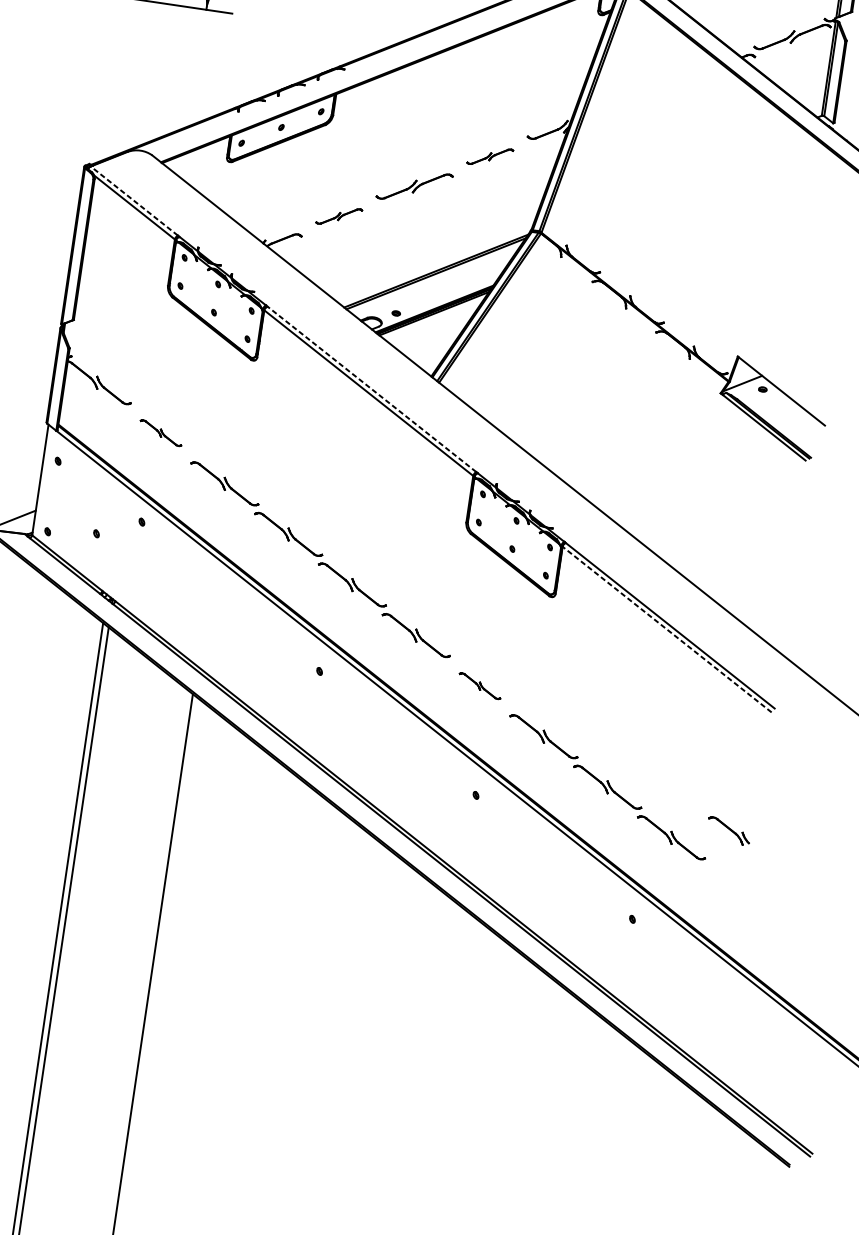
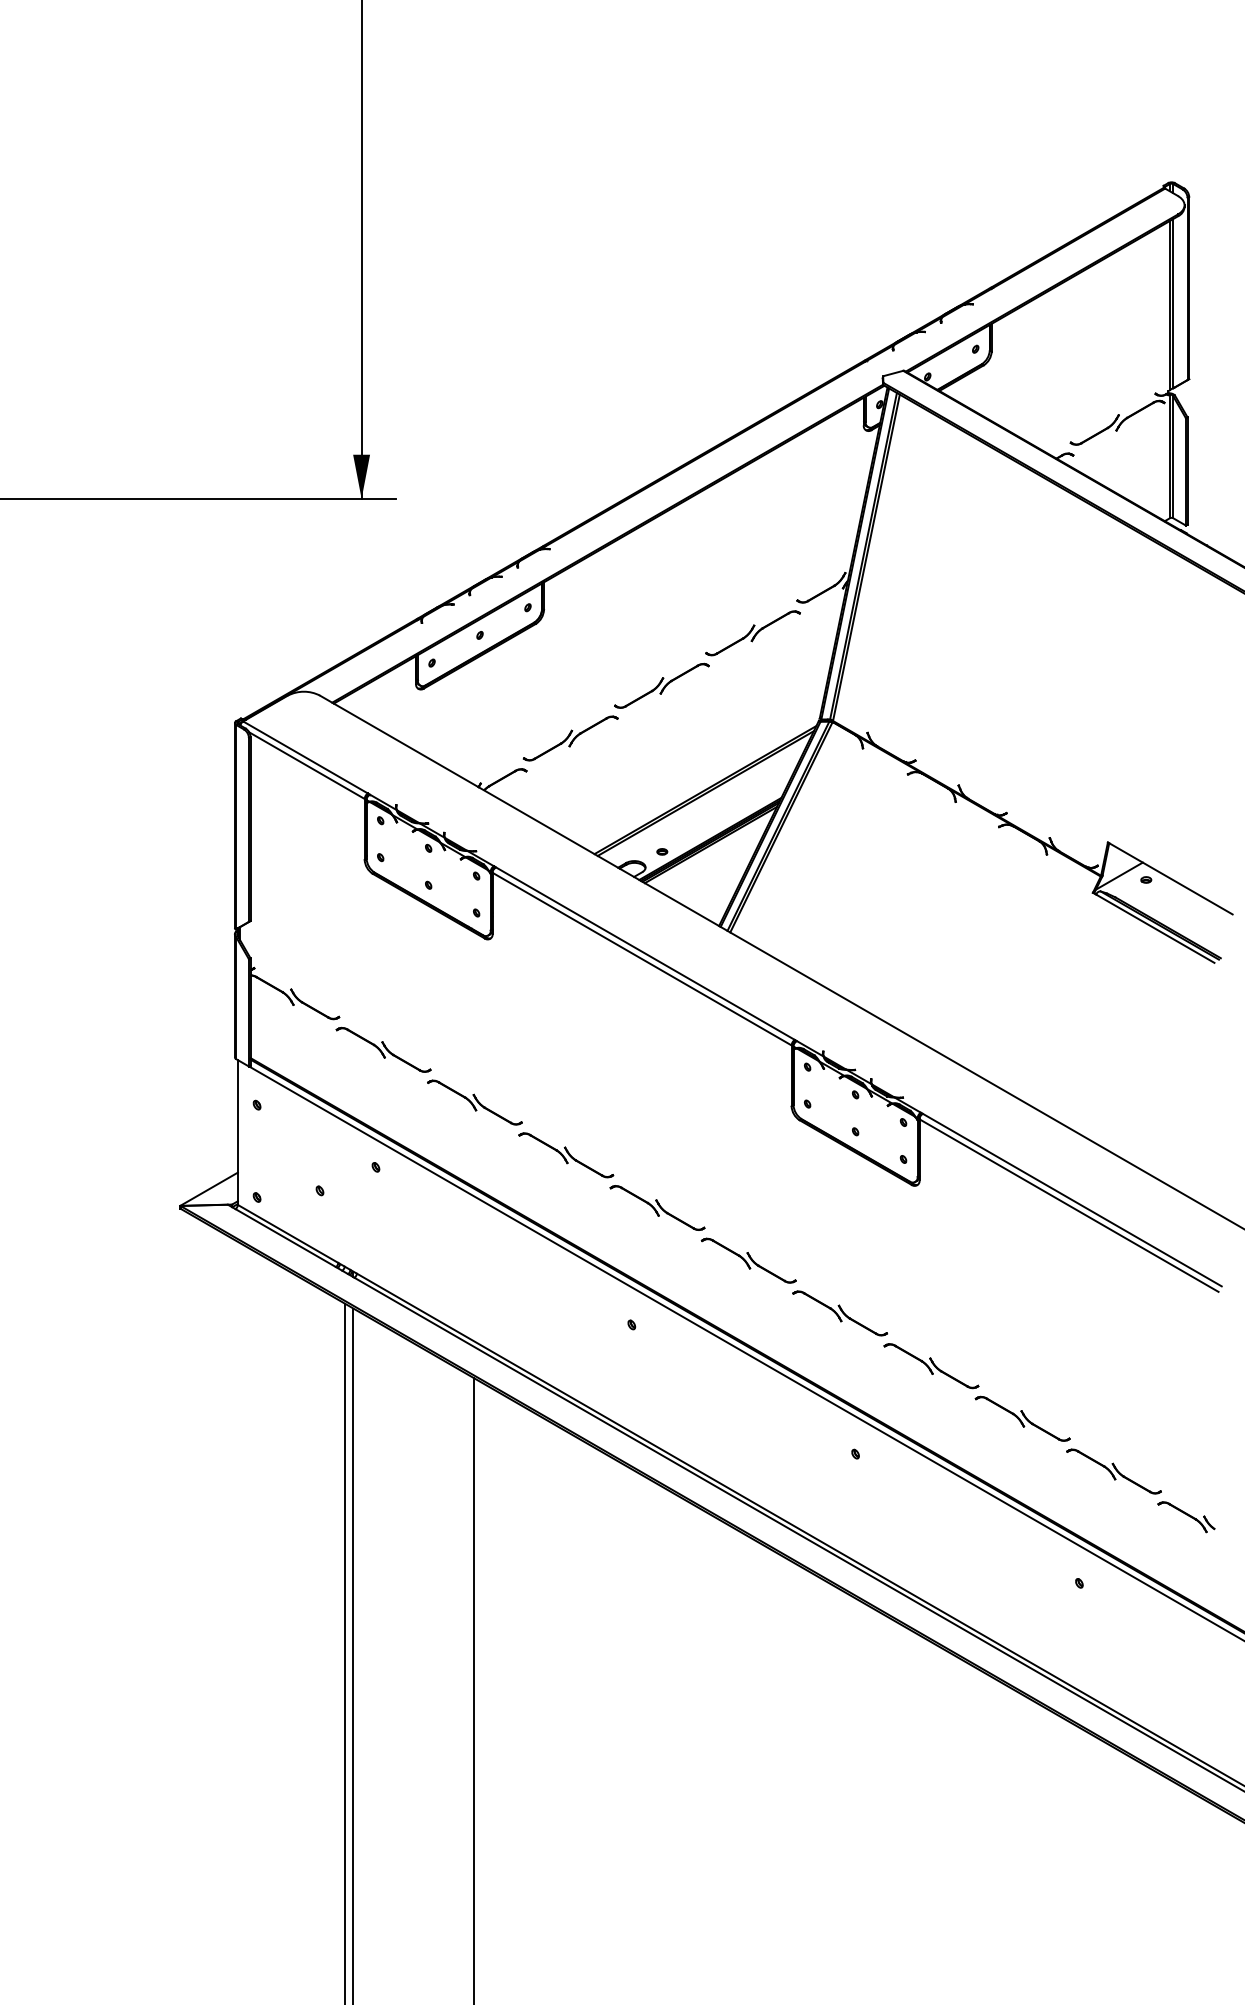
part: (489, 156) -> (752, 633), size x1.67
line: (134, 201) -> (305, 757), dashed -> solid
part: (338, 216) -> (570, 738), size x1.67
line: (371, 389) -> (645, 953), dashed -> solid
part: (160, 432) -> (383, 1049), size x1.67
line: (667, 629) -> (1069, 1205), dashed -> solid
part: (479, 686) -> (839, 1313), size x1.67
part: (729, 831) -> (1186, 1517), moved

